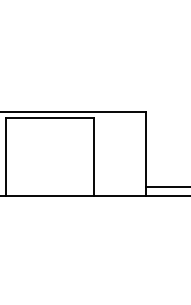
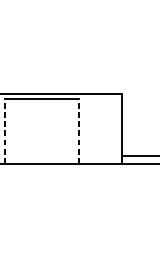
line: (6, 157) -> (5, 131), solid -> dashed
line: (94, 157) -> (79, 131), solid -> dashed

